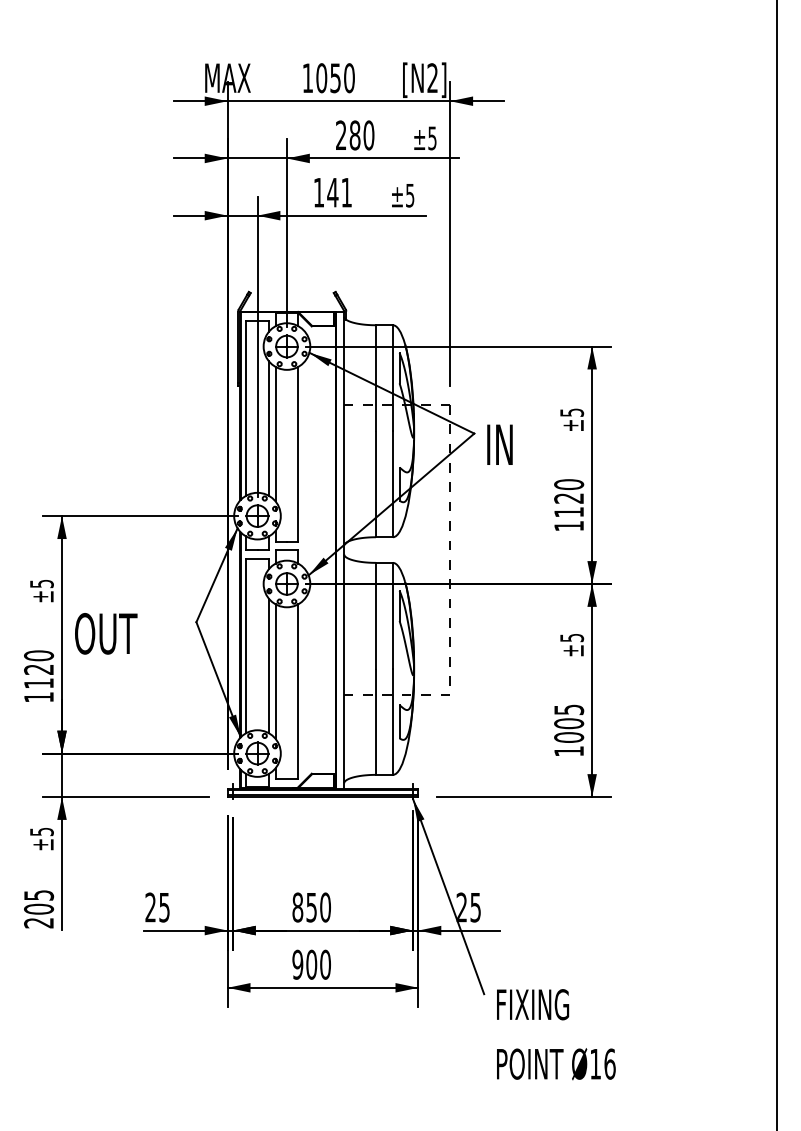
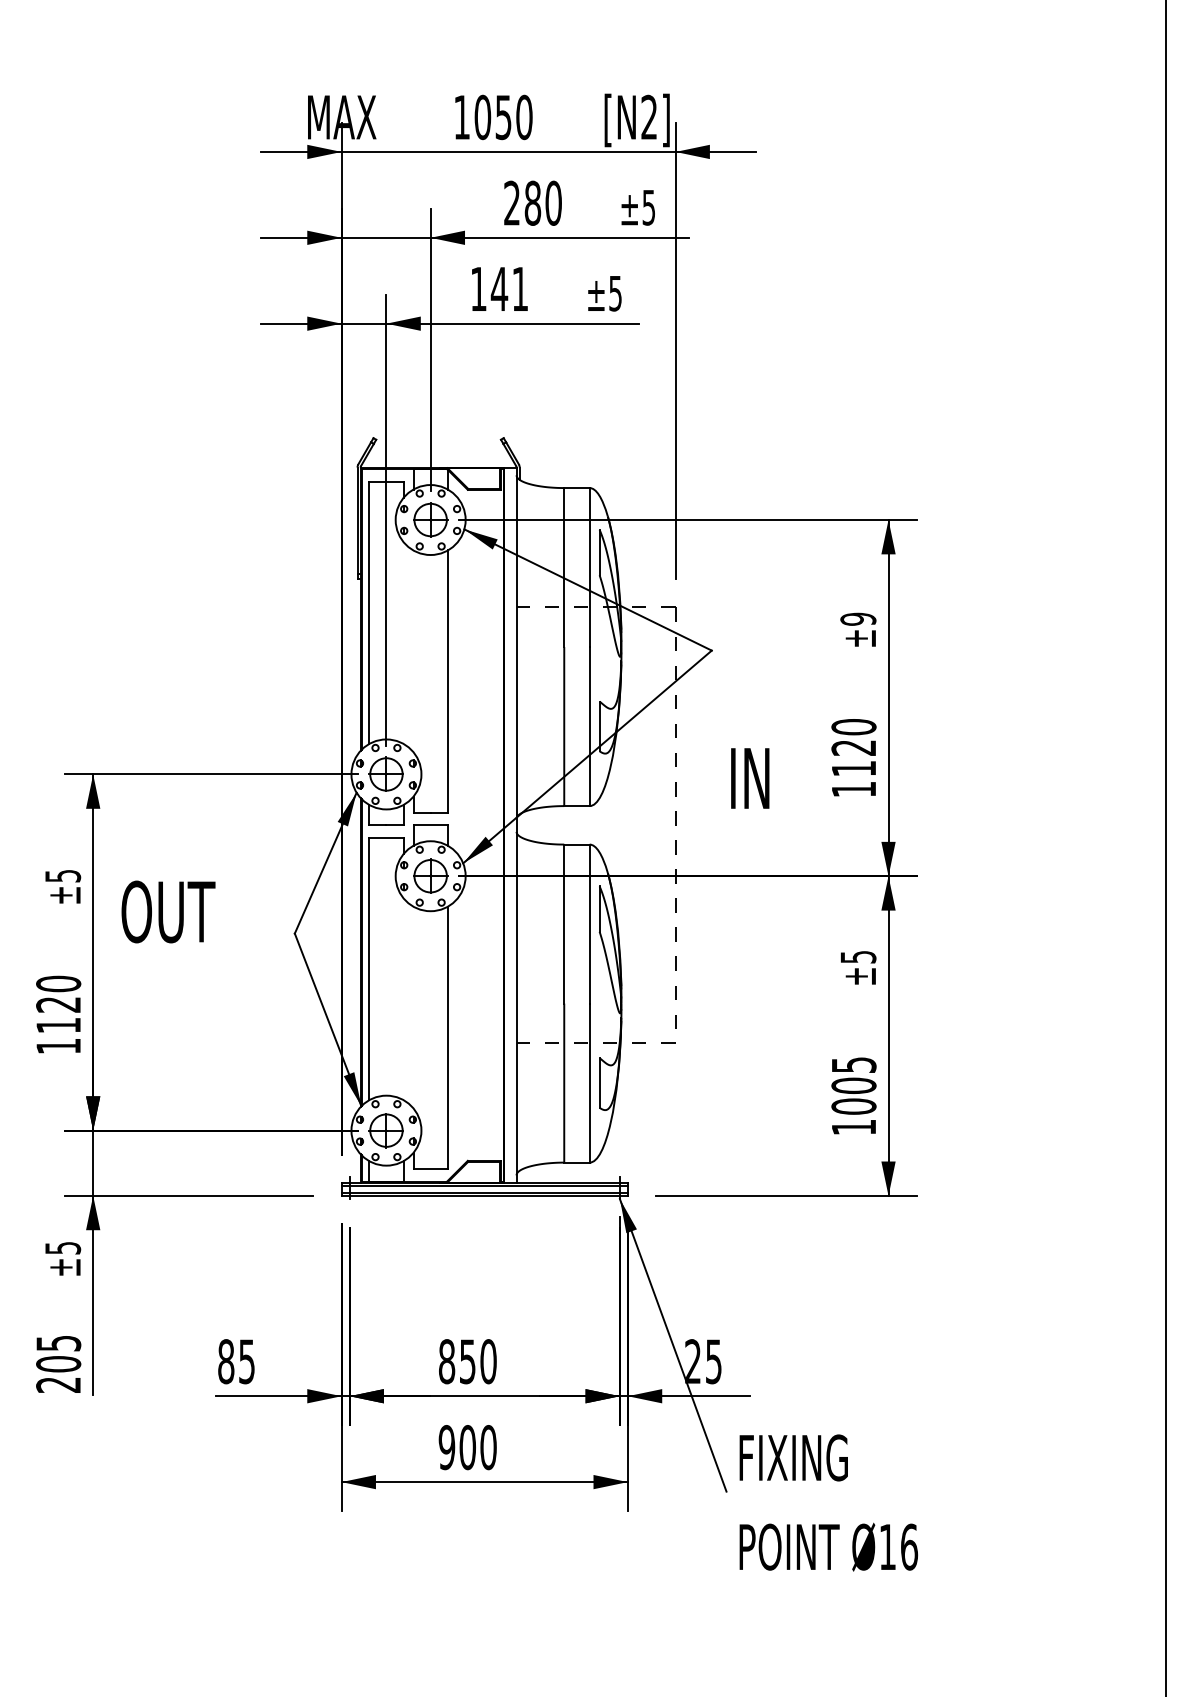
text: (571, 412) -> (857, 618), ±5 -> ±9
line: (268, 428) -> (402, 642), removed
line: (275, 433) -> (413, 650), removed
text: (499, 444) -> (749, 777), moved
text: (106, 633) -> (168, 911), moved
line: (268, 665) -> (402, 998), removed
line: (275, 671) -> (413, 1007), removed
text: (150, 907) -> (225, 1361), 25 -> 85
text: (556, 1034) -> (829, 1502), moved

